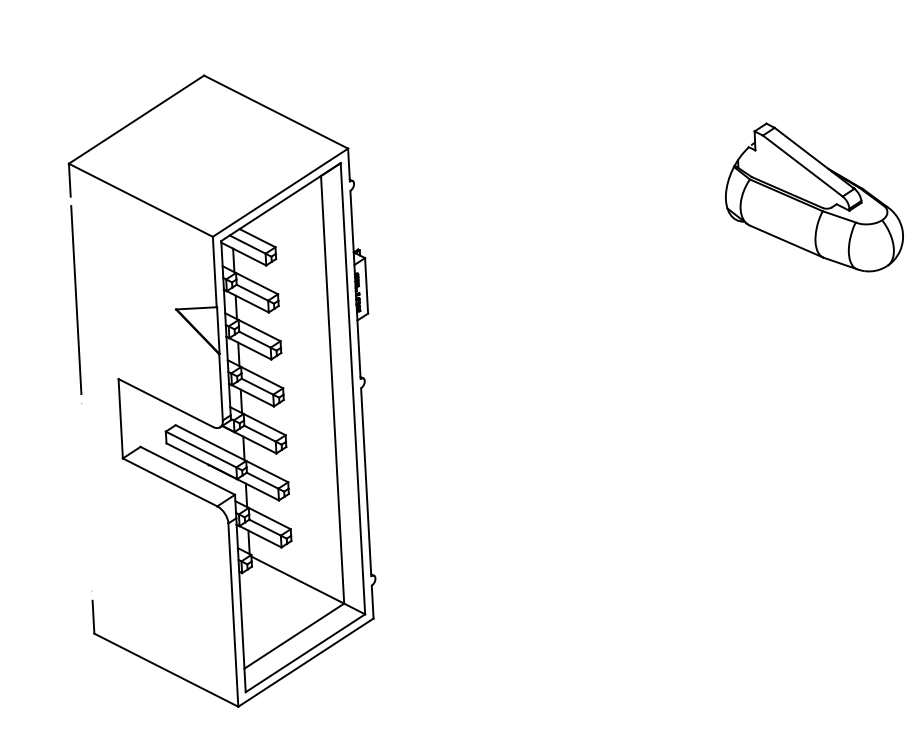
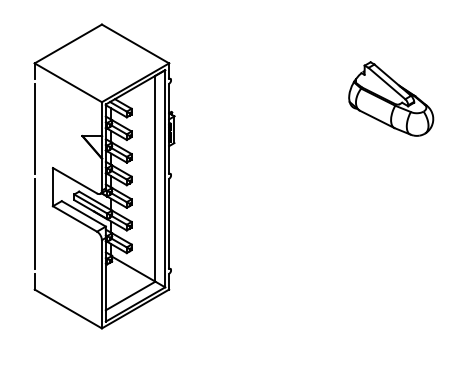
line: (86, 496) -> (34, 223), added

